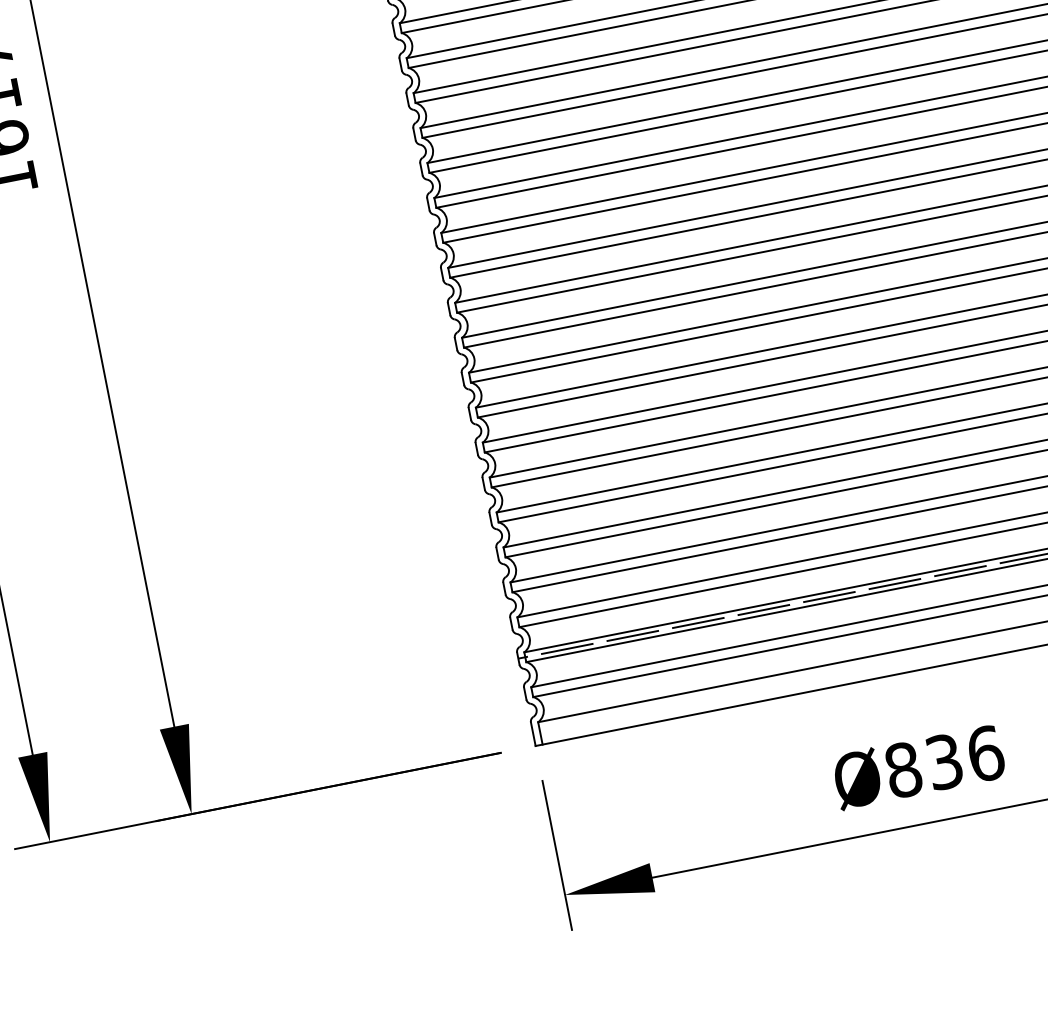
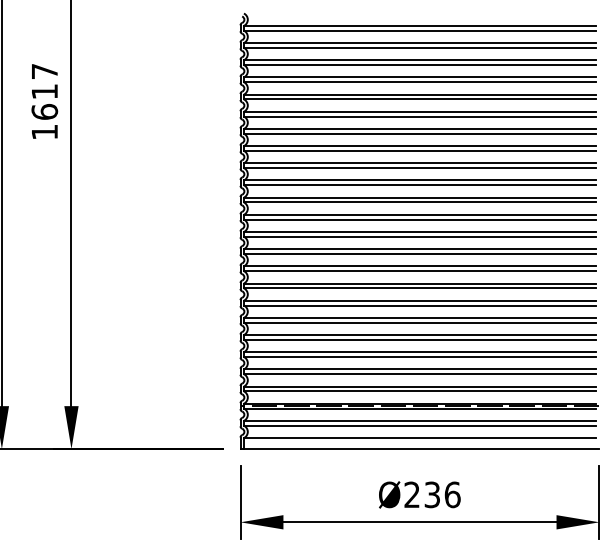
text: (903, 769) -> (412, 494), Ø836 -> Ø236

